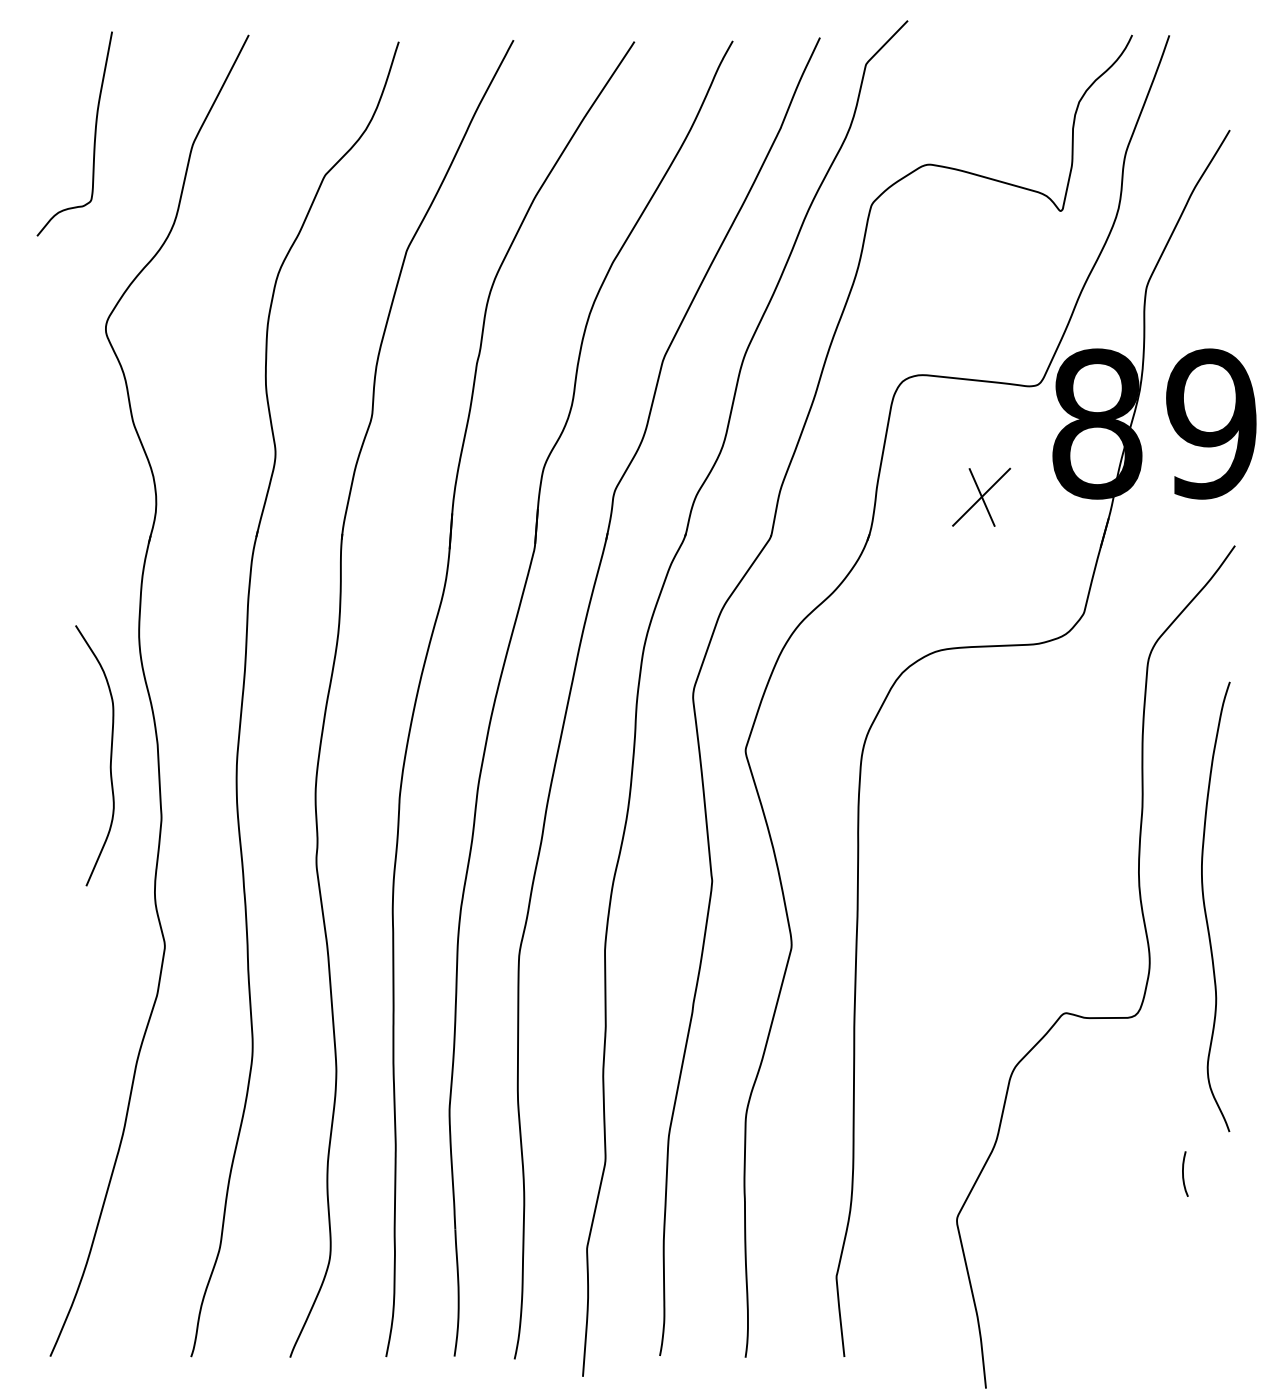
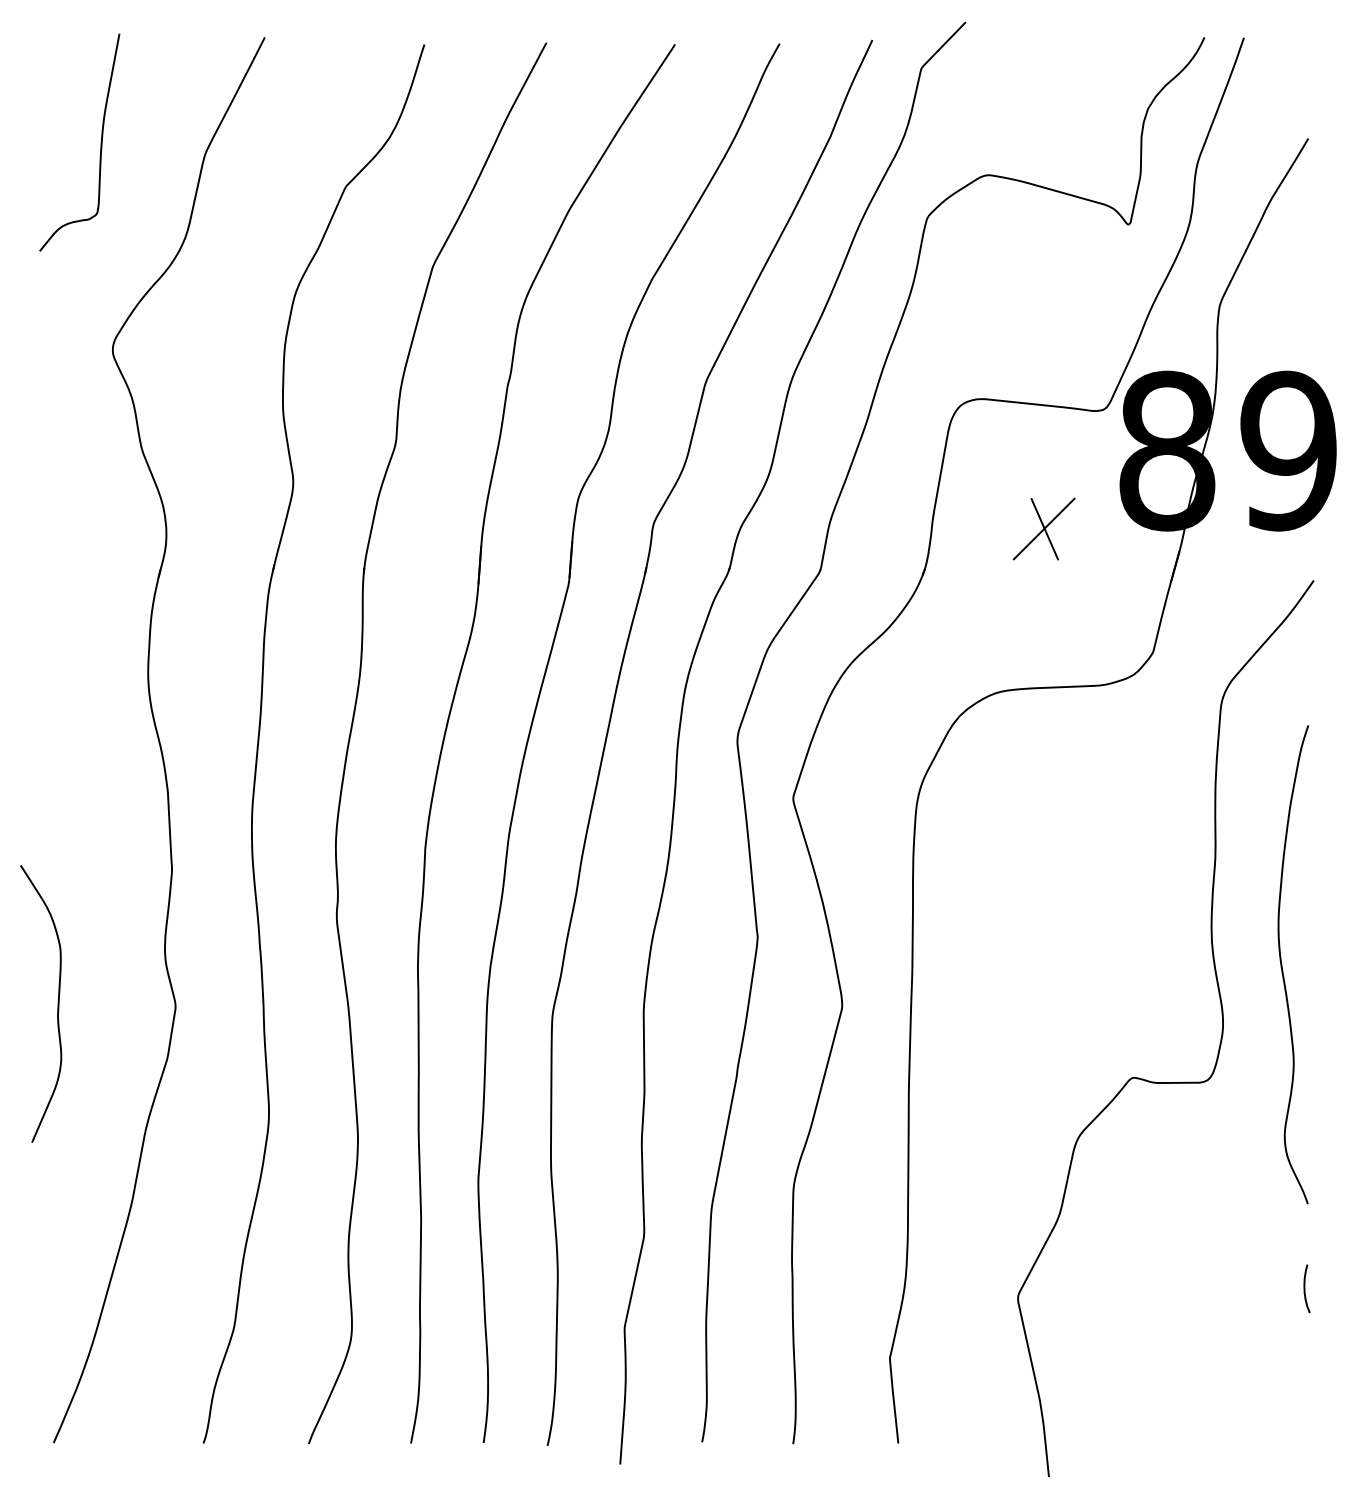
curve: (110, 755) -> (57, 1003), moved
curve: (1183, 1173) -> (1305, 1288), moved

